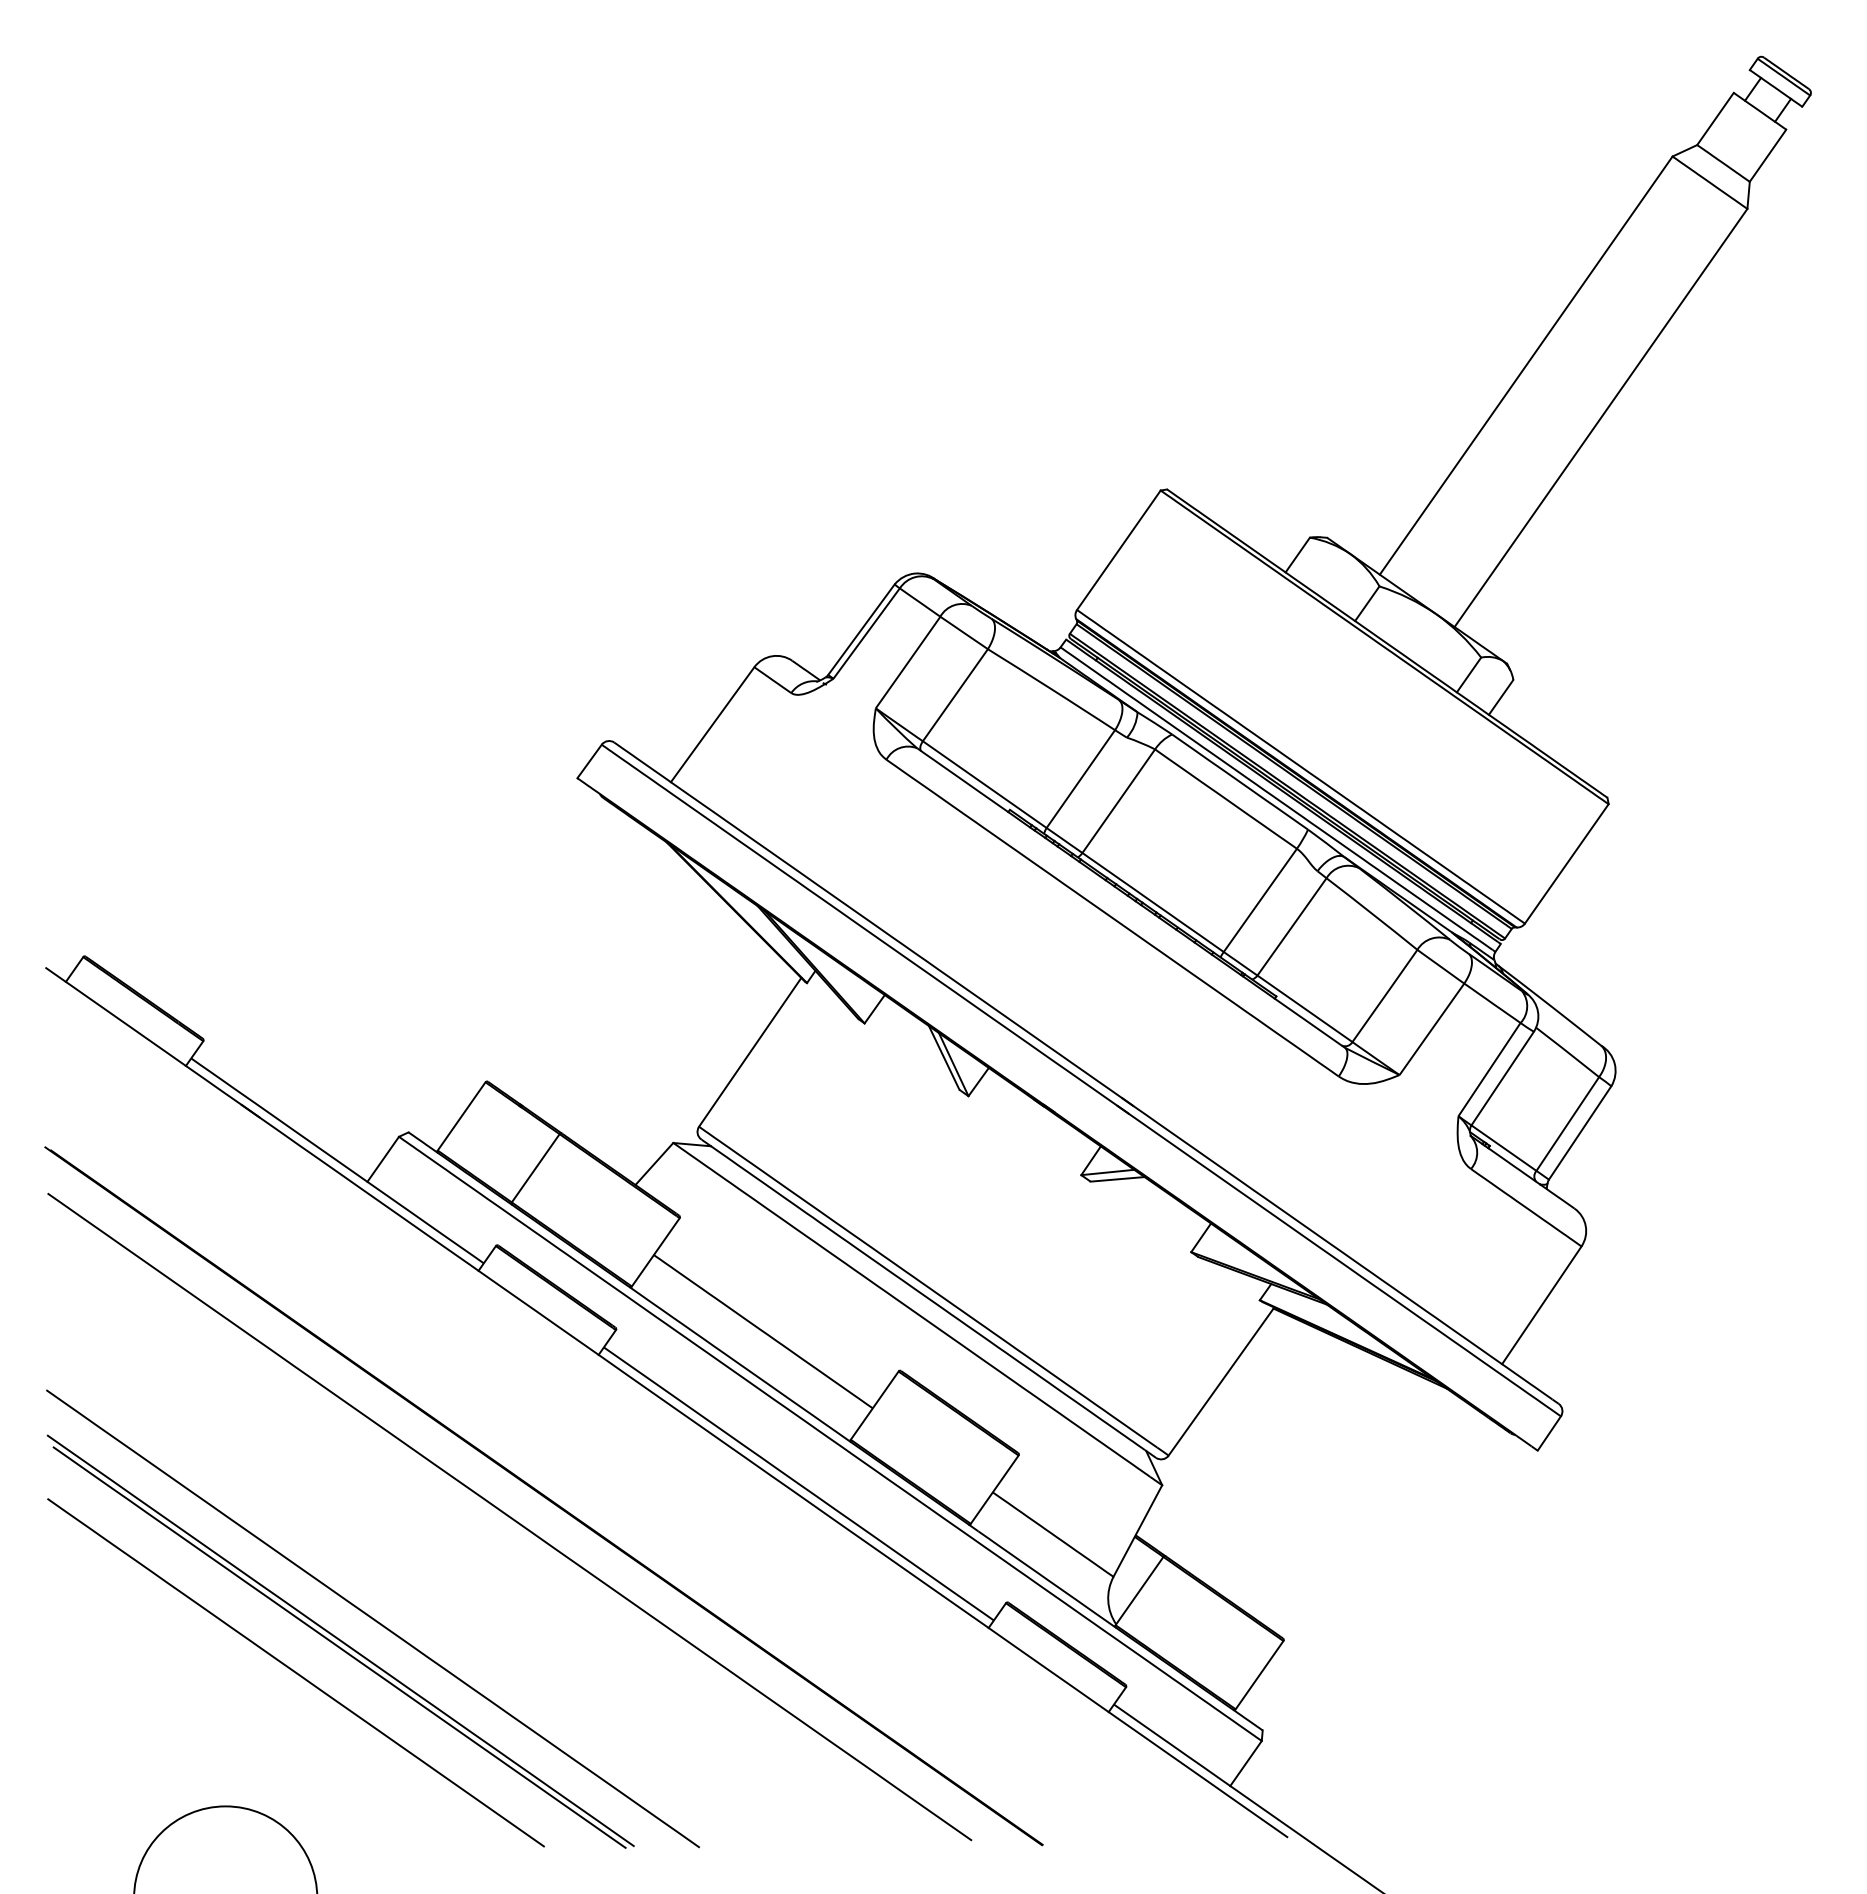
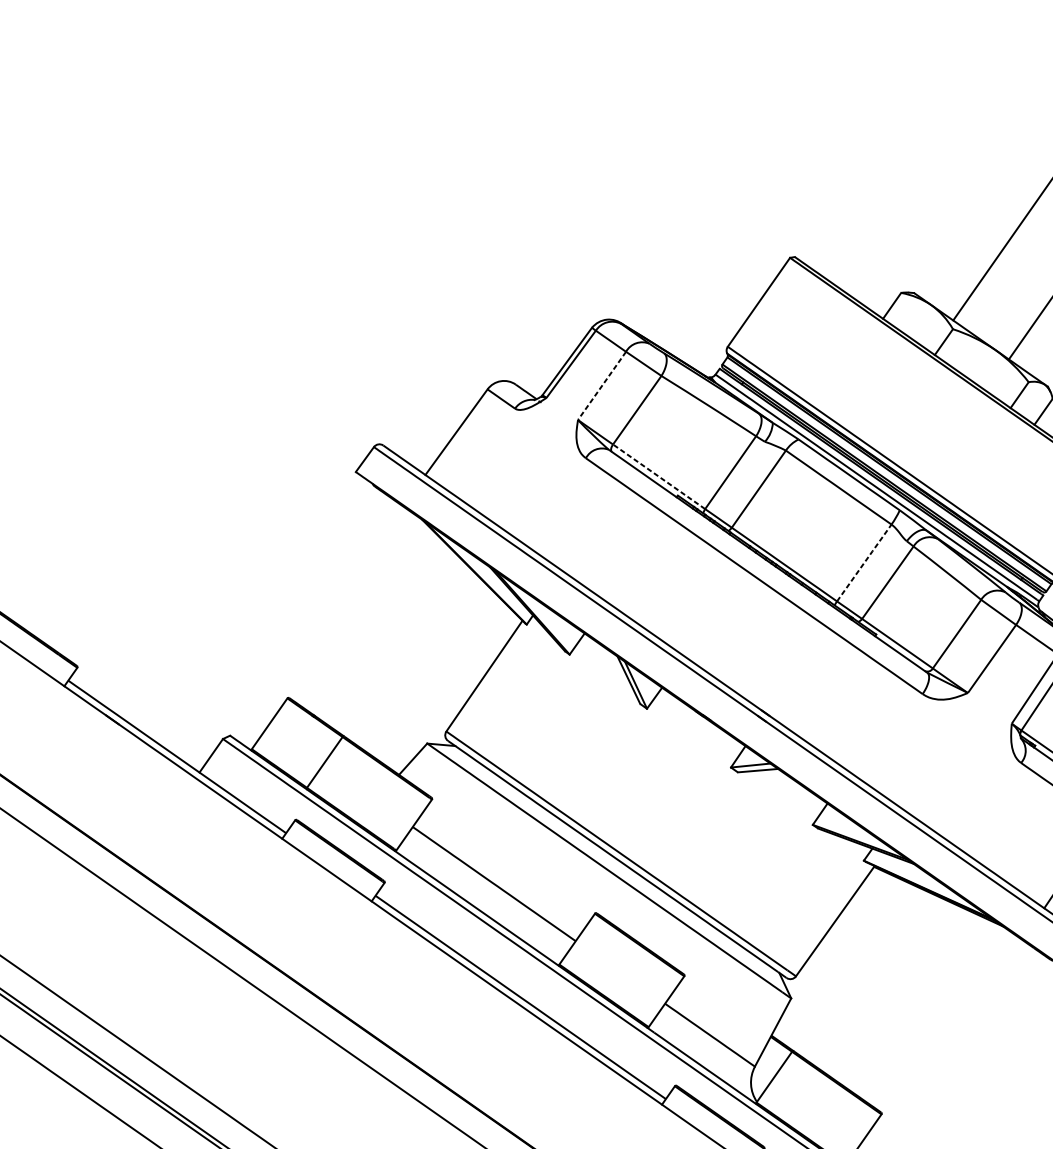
line: (907, 663) -> (601, 386), solid -> dashed
line: (984, 784) -> (658, 476), solid -> dashed
line: (1260, 900) -> (864, 563), solid -> dashed

